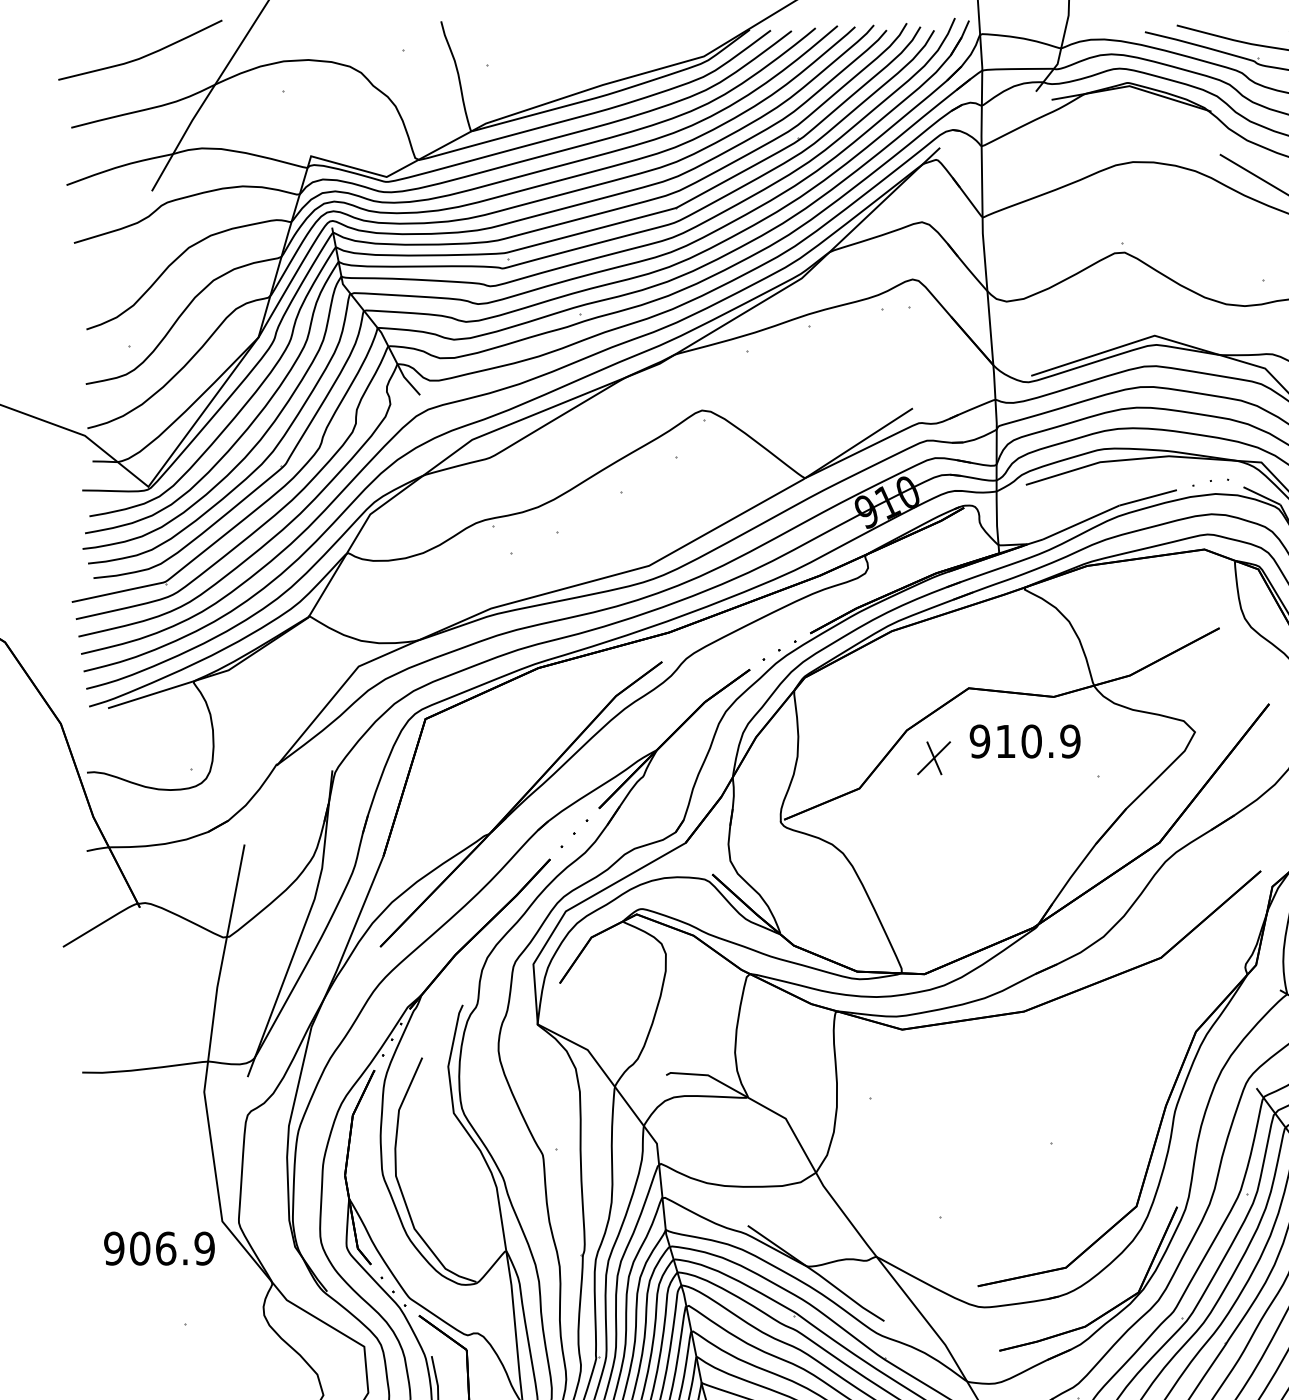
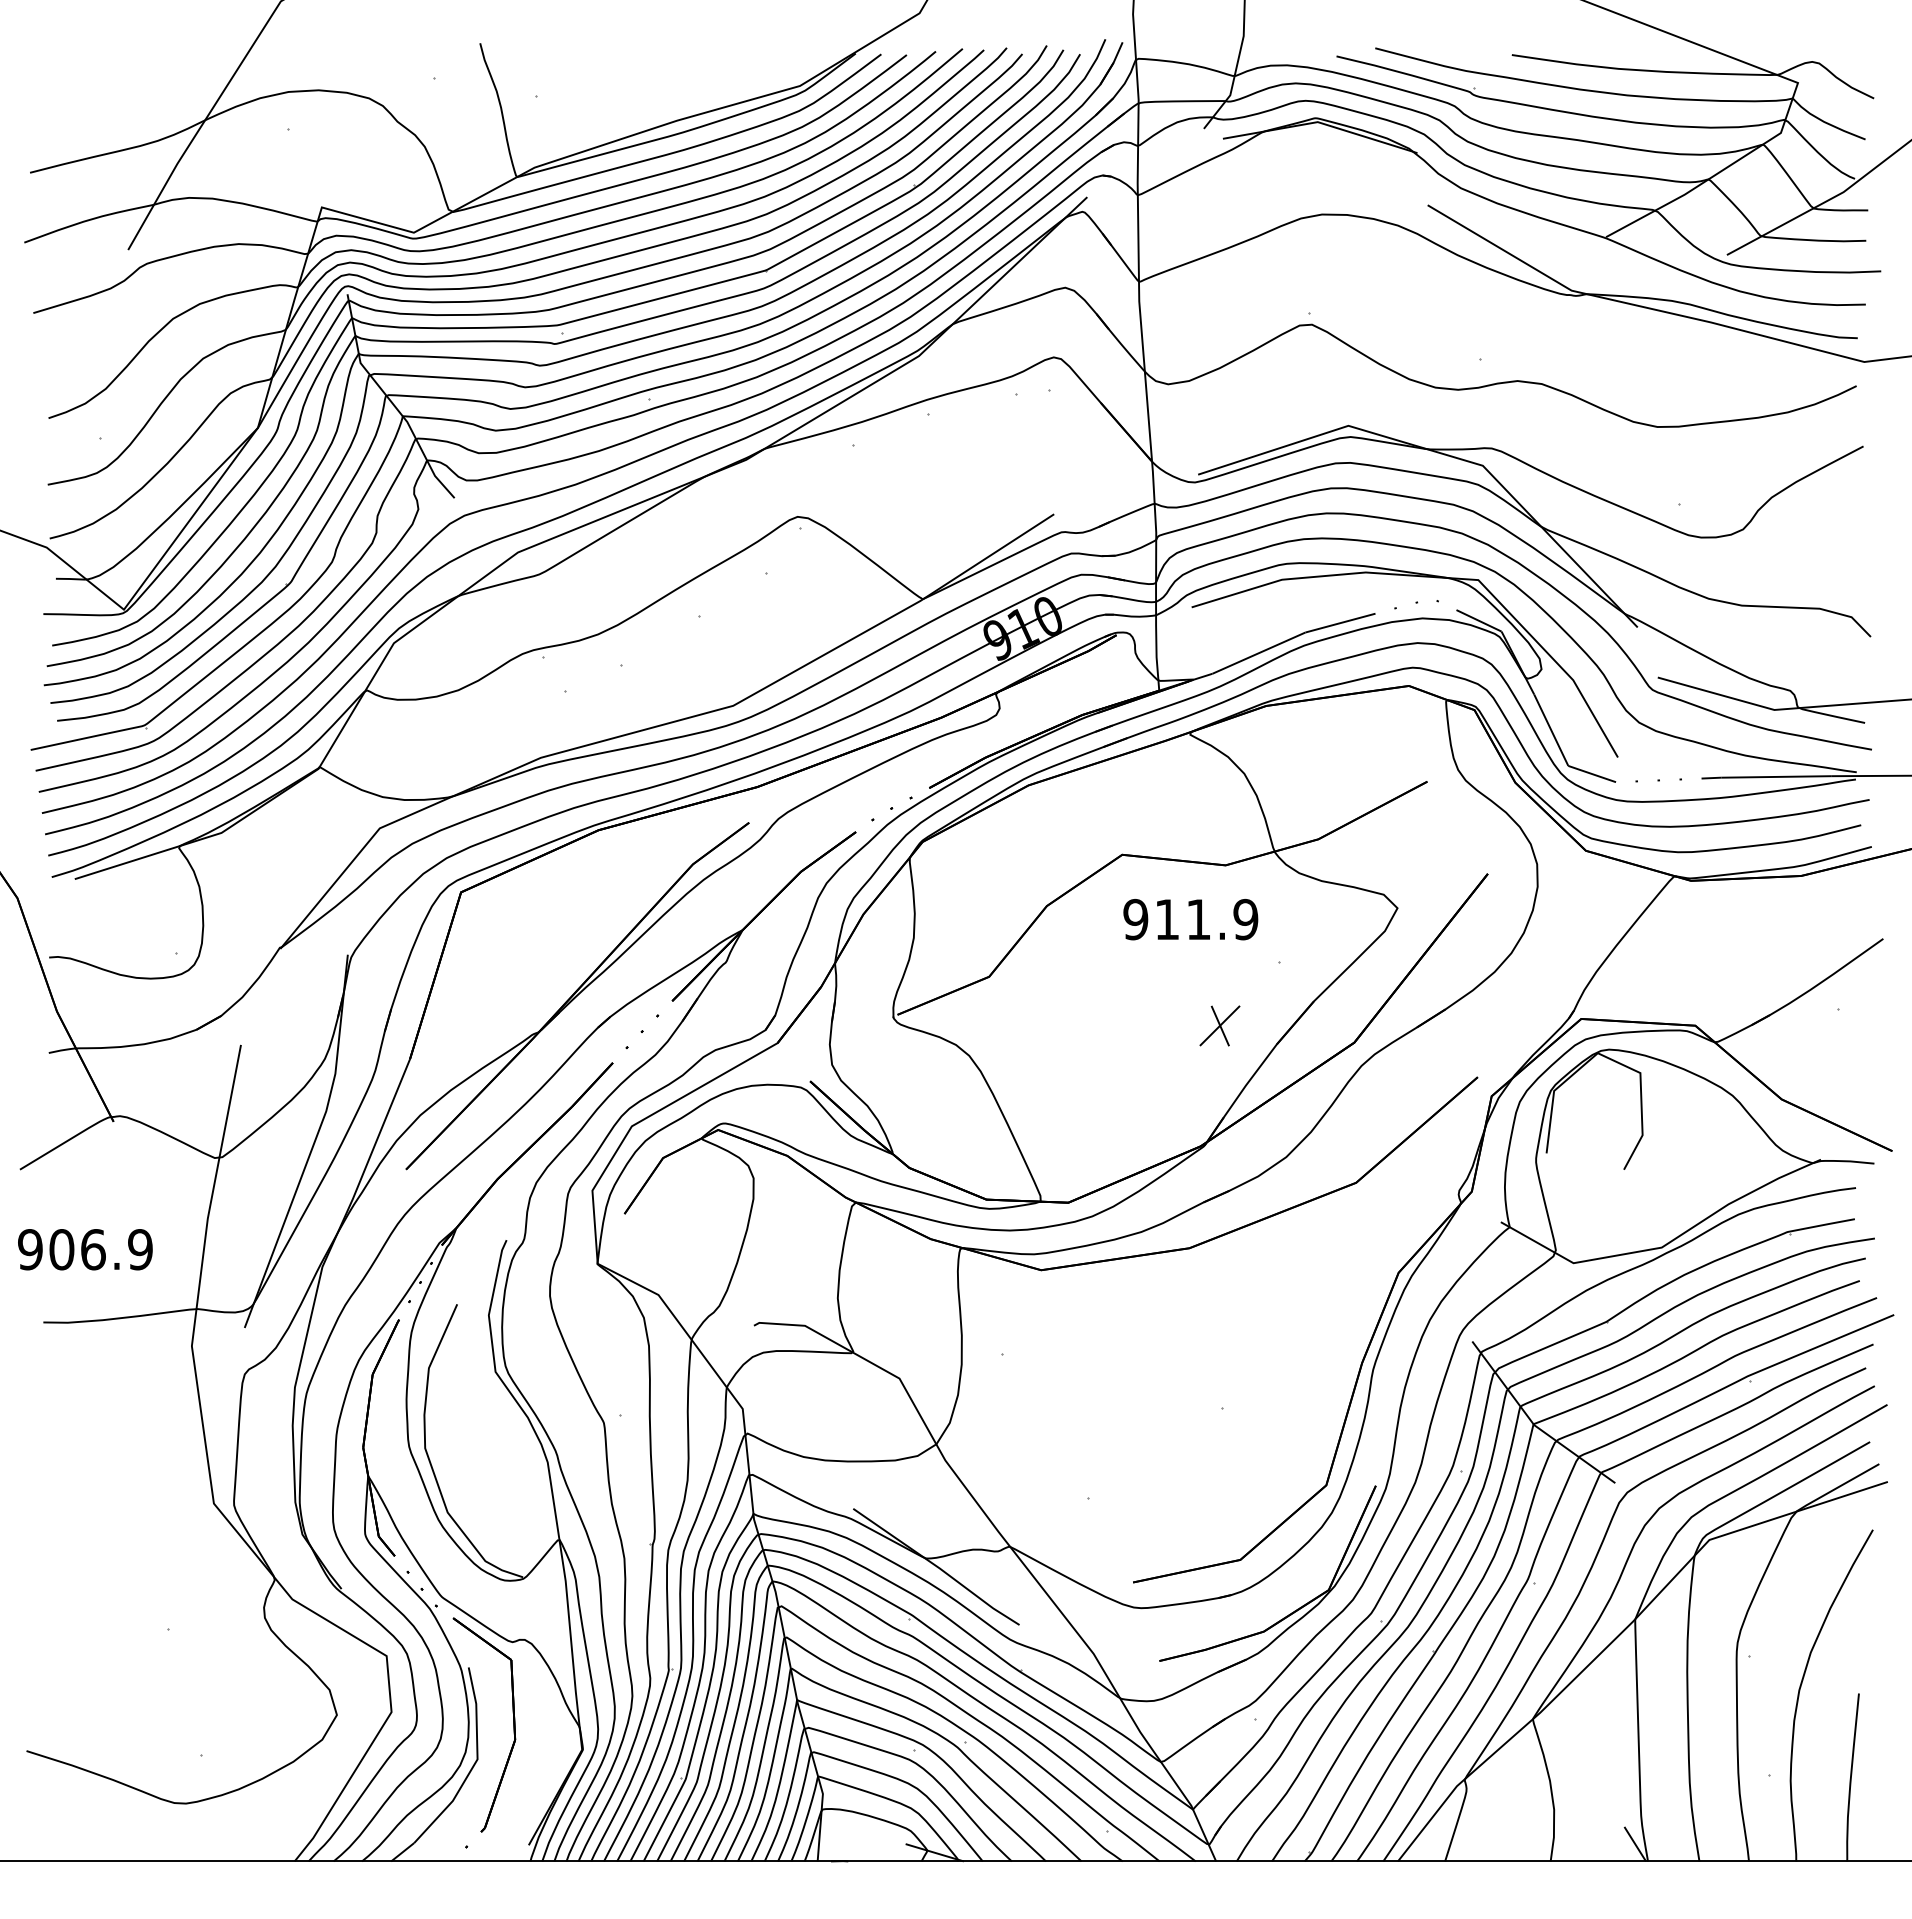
curve: (143, 56) -> (118, 85), removed
text: (1031, 741) -> (1198, 919), 910.9 -> 911.9
part: (933, 757) -> (1219, 1025), moved
text: (159, 1248) -> (85, 1249), moved

